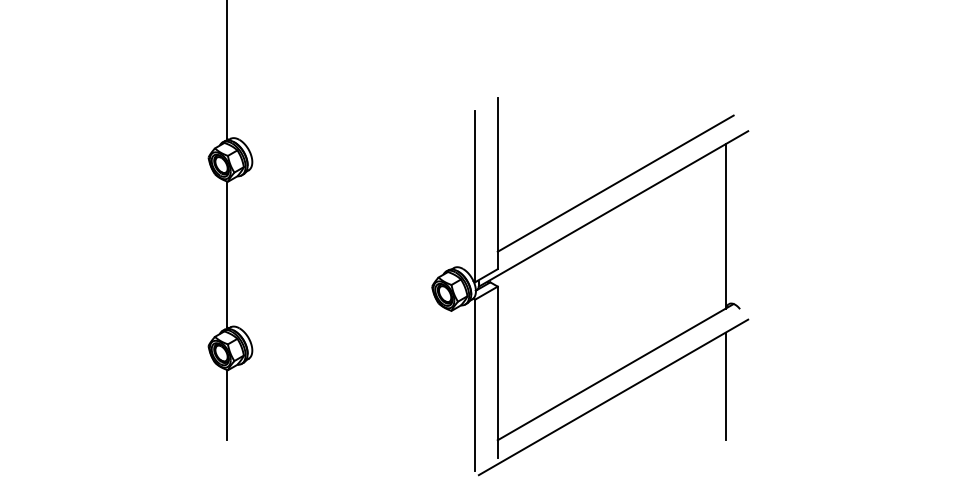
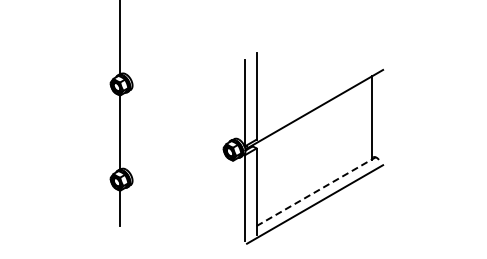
line: (614, 183) -> (315, 96), removed
line: (616, 371) -> (316, 191), solid -> dashed
line: (725, 385) -> (371, 198), removed

